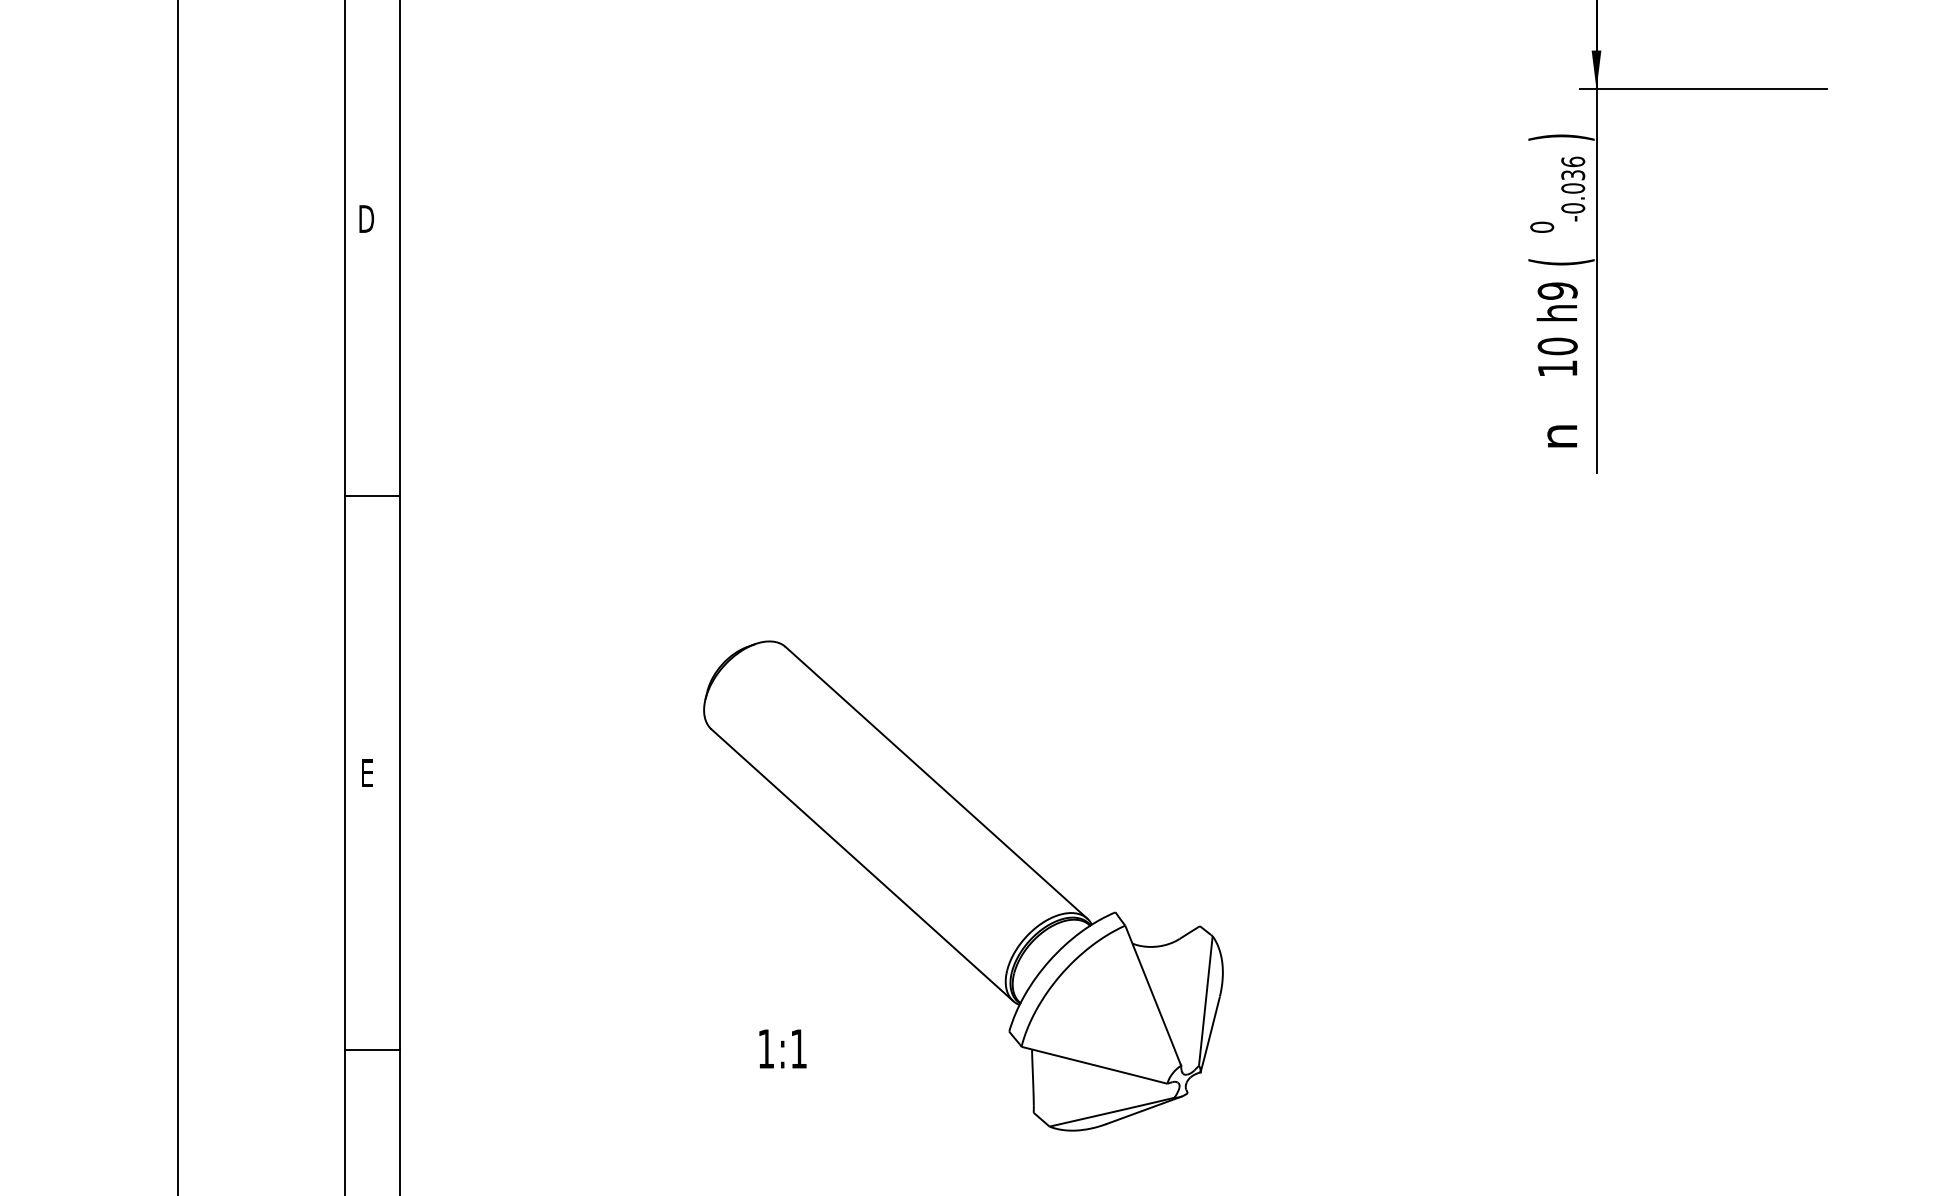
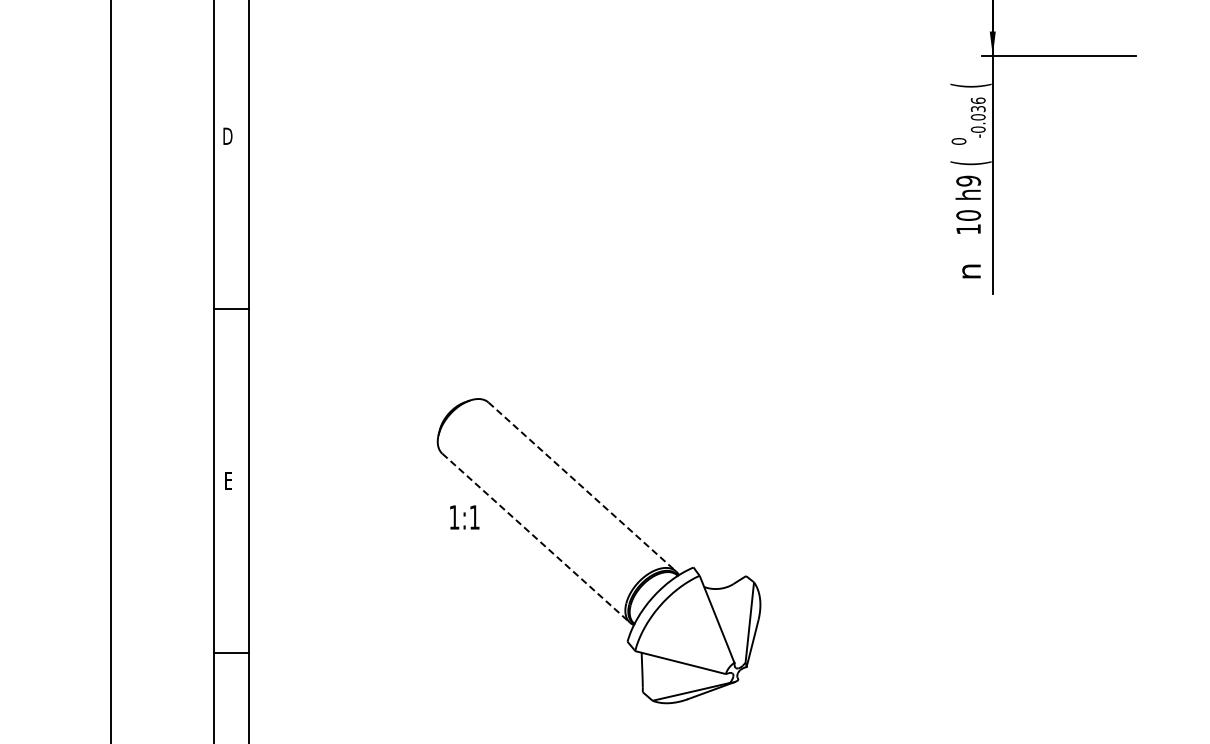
text: (1560, 137) -> (970, 85), ) -> (
line: (936, 783) -> (582, 487), solid -> dashed
line: (862, 865) -> (536, 538), solid -> dashed
text: (782, 1049) -> (464, 517), moved

